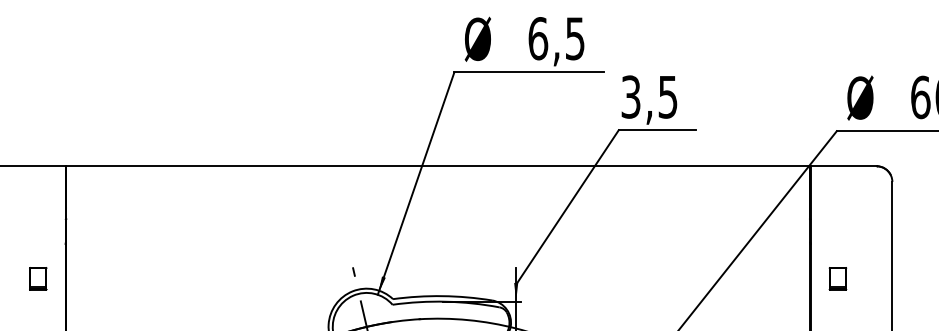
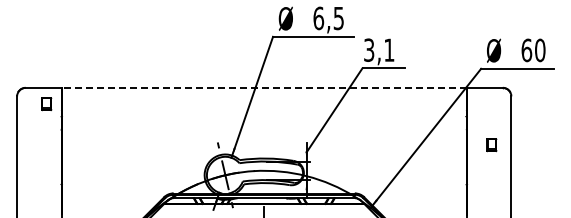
text: (668, 95) -> (389, 49), 3,5 -> 3,1
line: (436, 165) -> (263, 87), solid -> dashed
part: (37, 279) -> (46, 104), moved
part: (837, 279) -> (491, 145), moved

